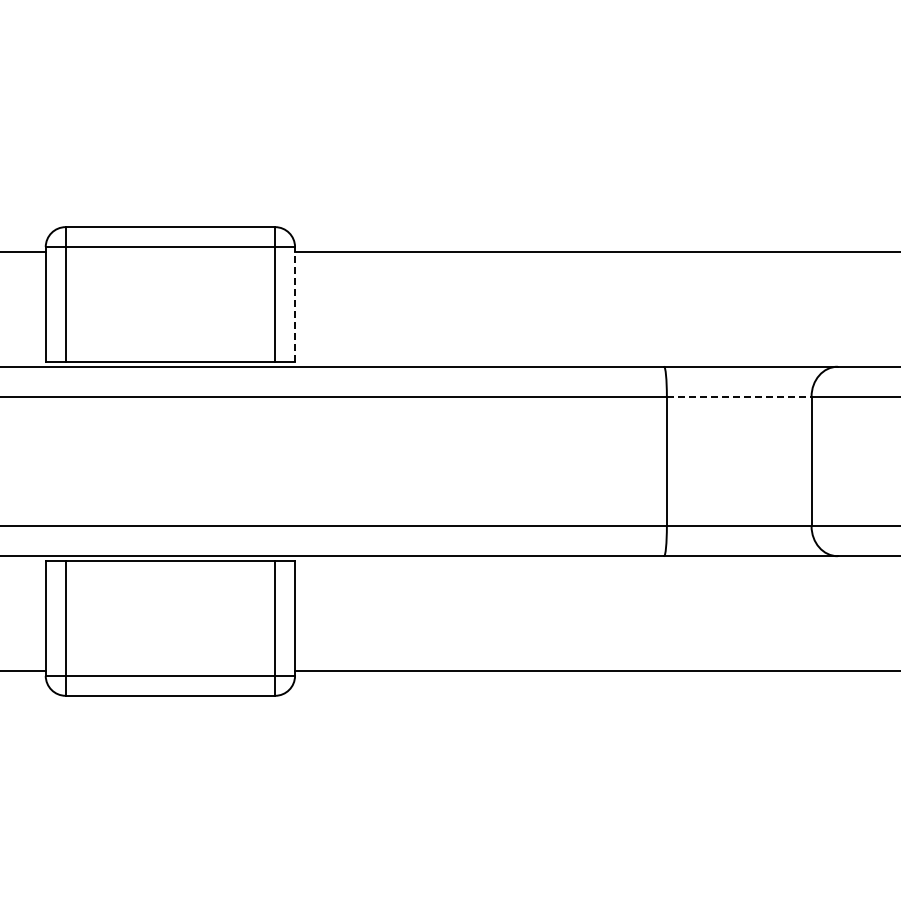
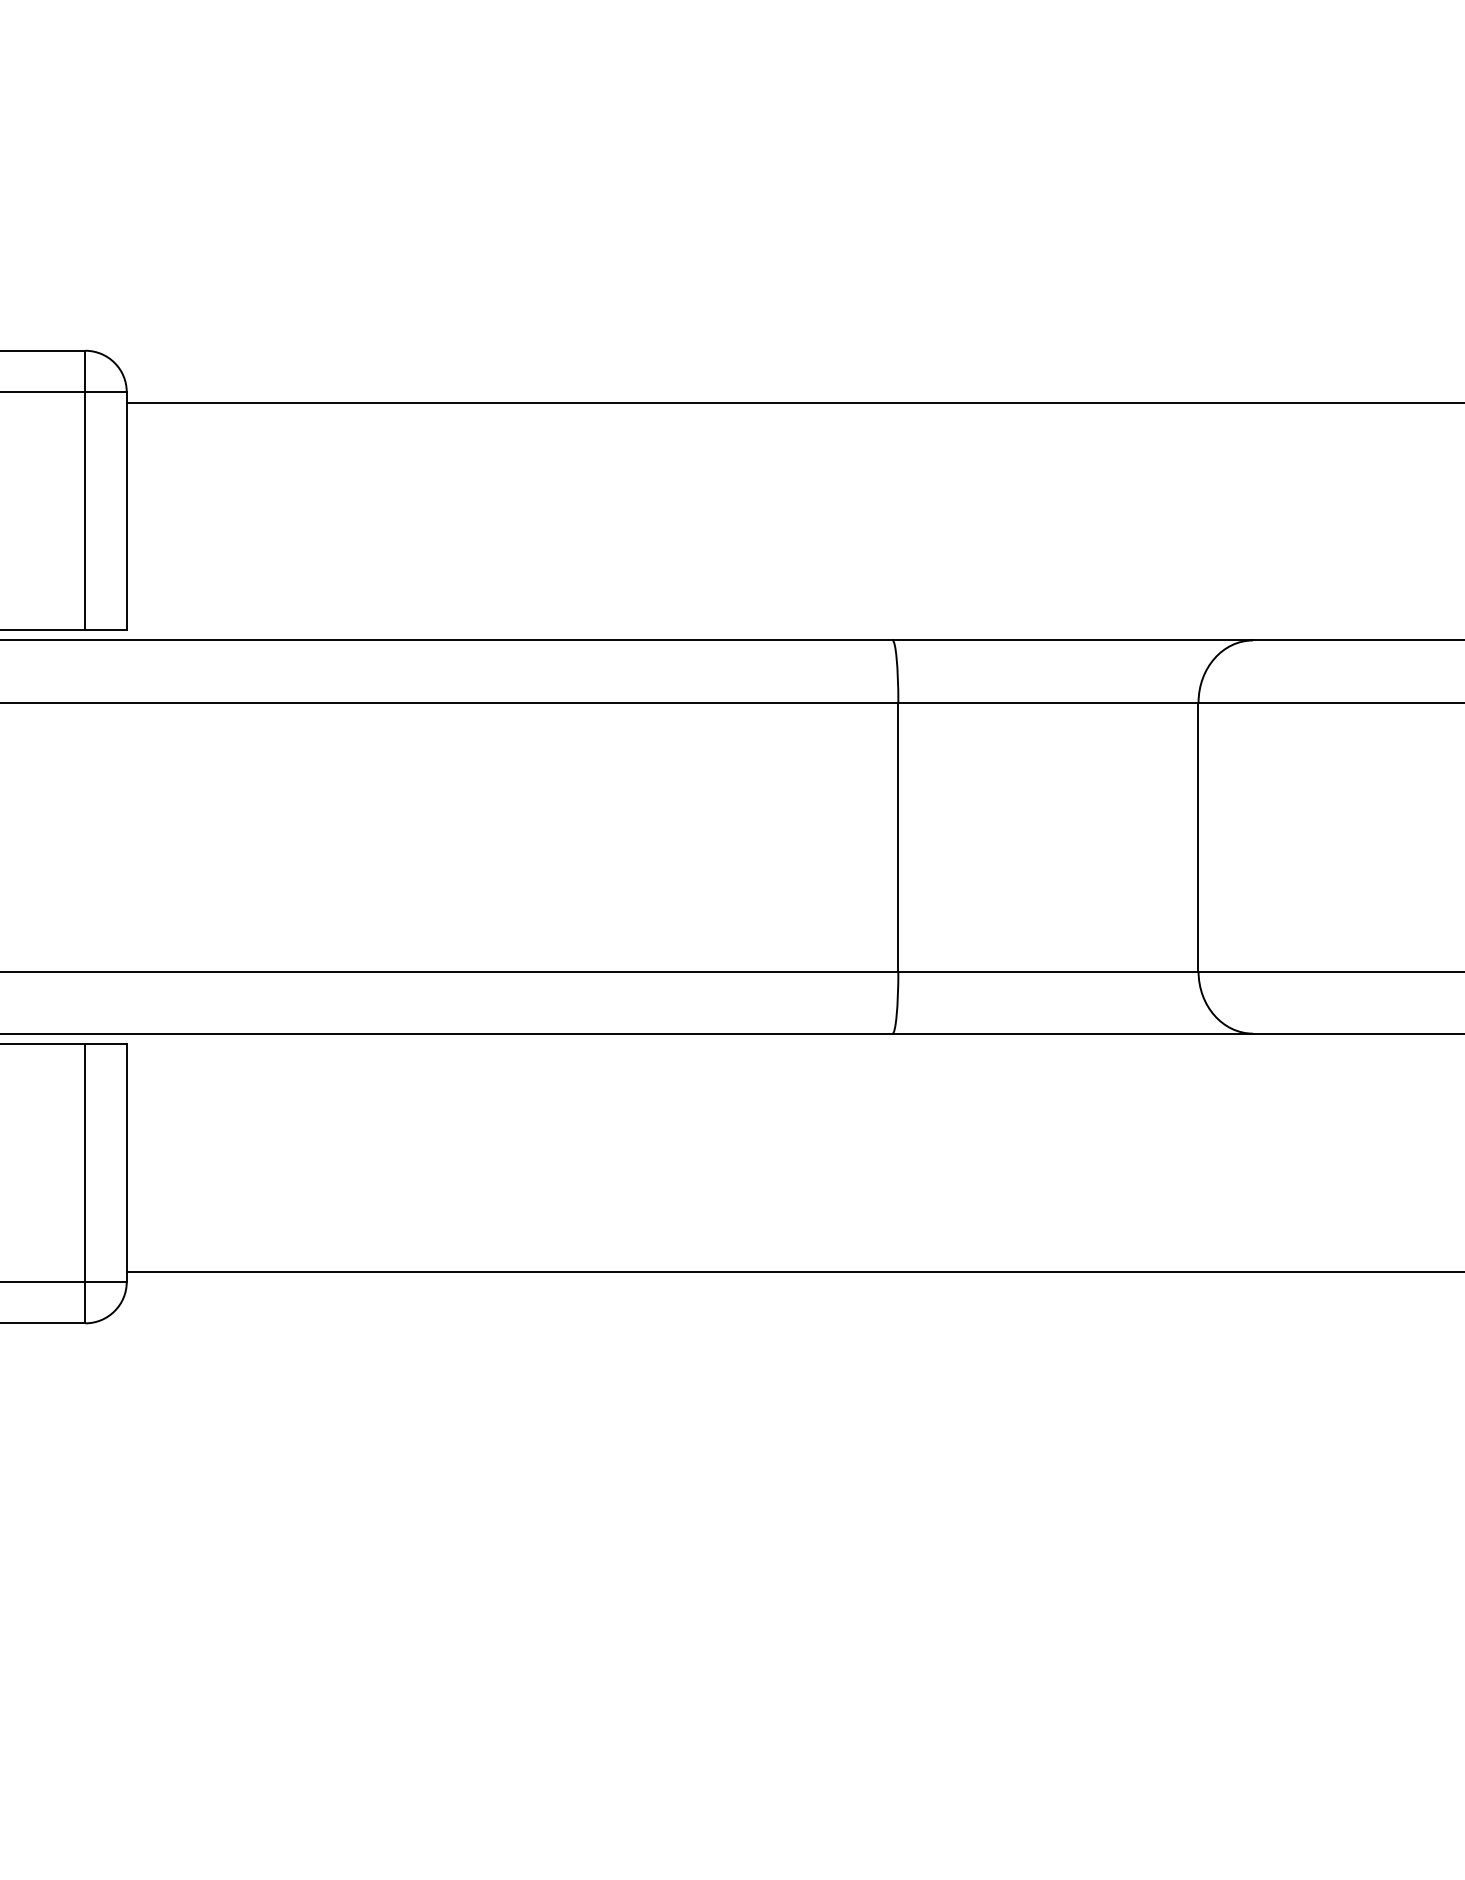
line: (295, 303) -> (127, 509), dashed -> solid
line: (739, 396) -> (1049, 702), dashed -> solid

